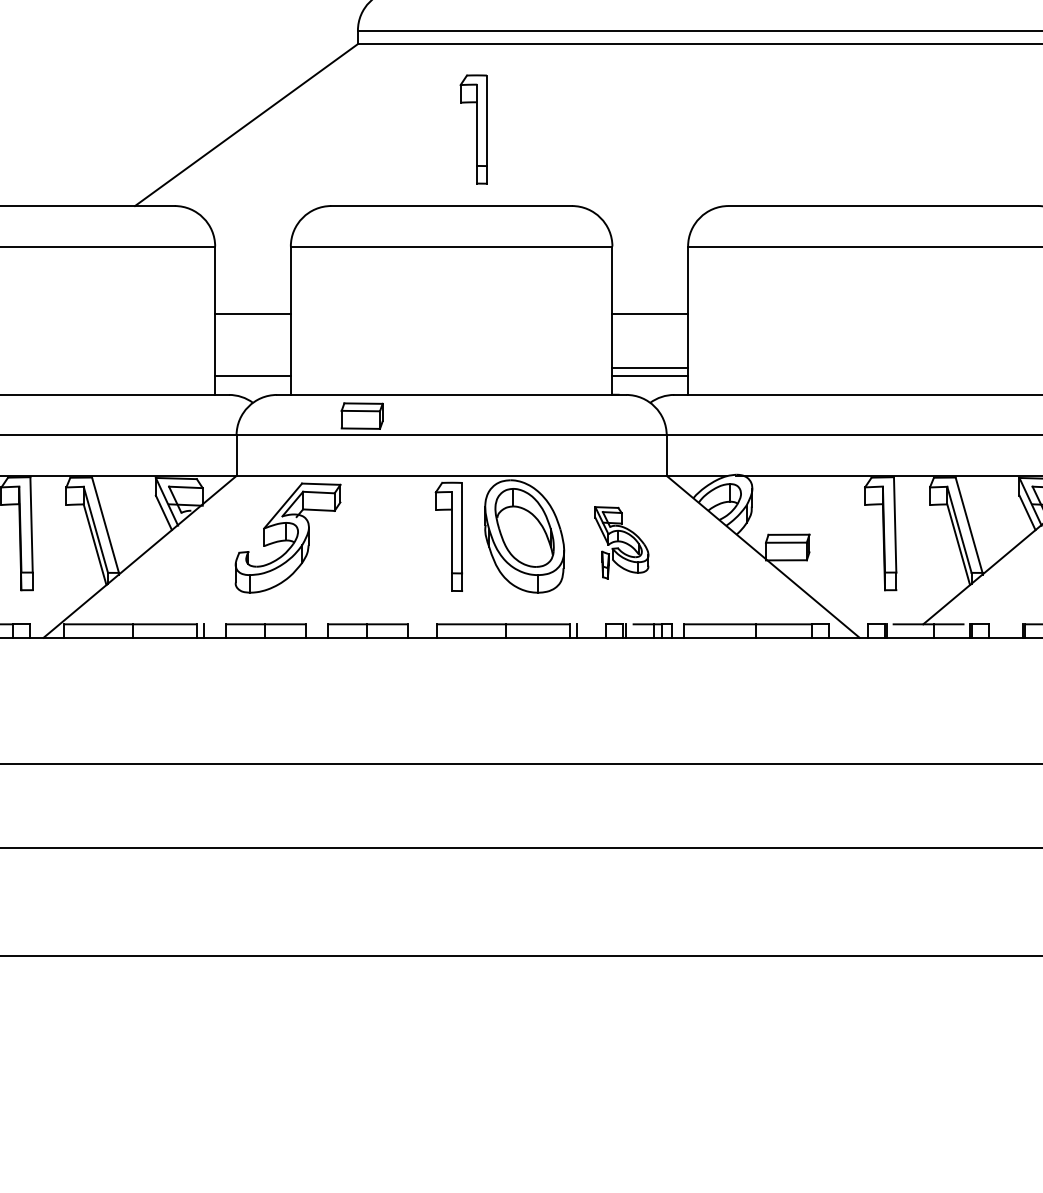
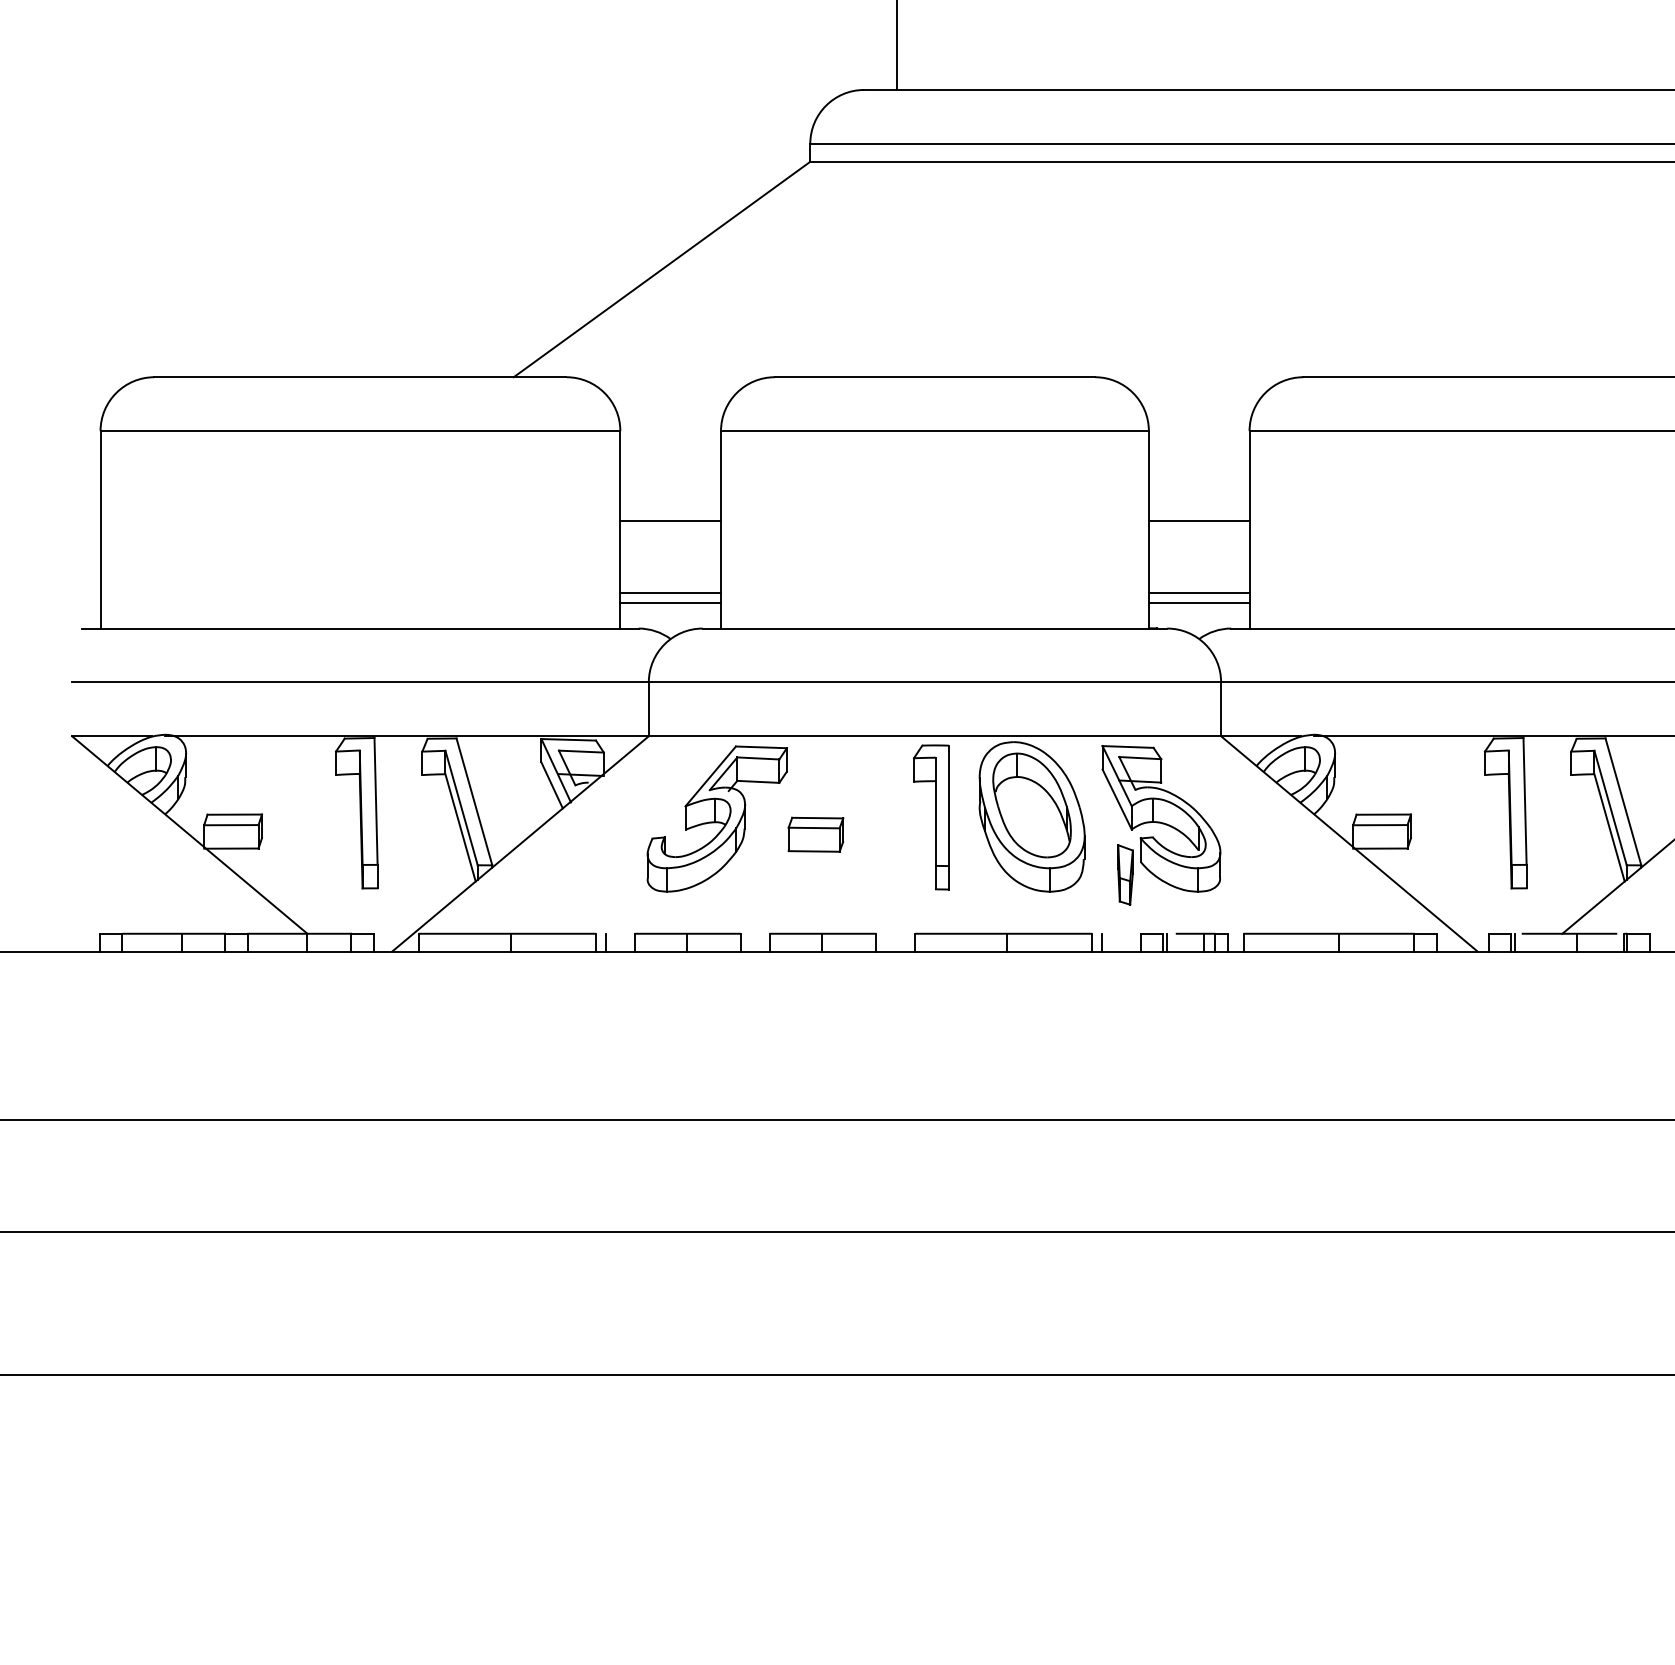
part: (473, 129) -> (963, 275), removed
line: (252, 367) -> (670, 592), added
part: (361, 415) -> (815, 834), moved
part: (621, 542) -> (1161, 825), size x1.67

